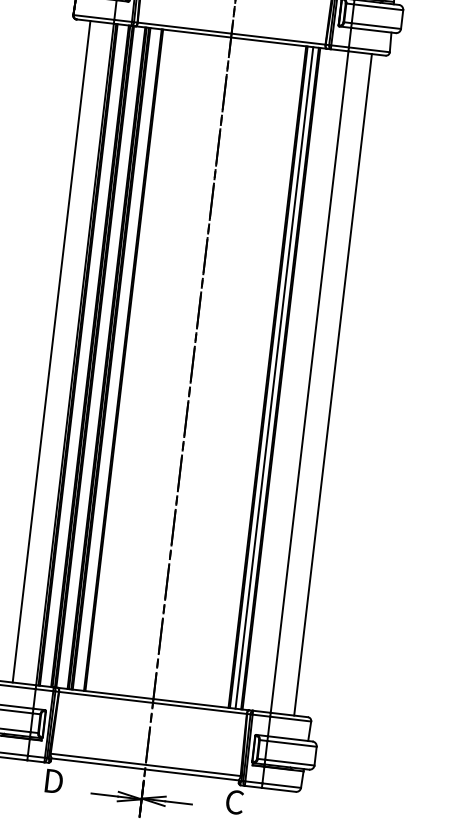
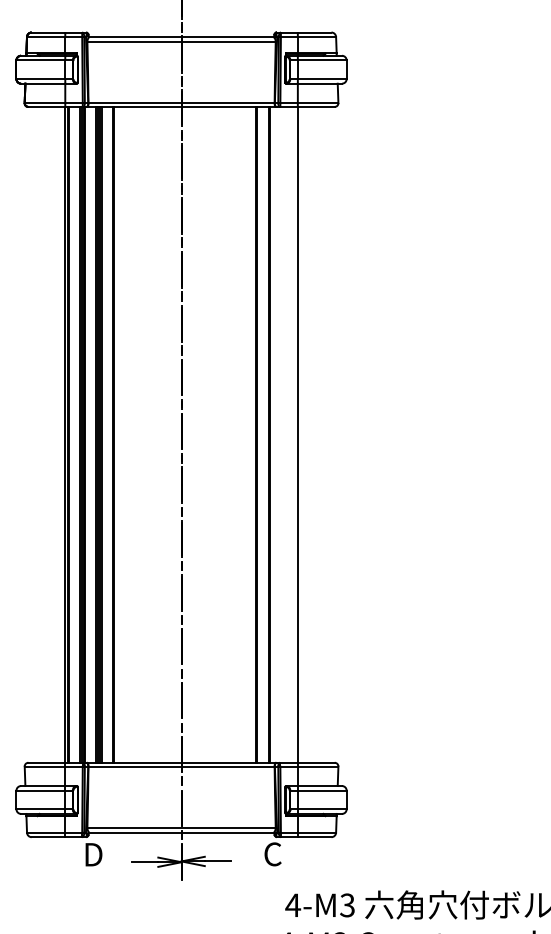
line: (52, 351) -> (42, 434), removed
line: (273, 377) -> (262, 434), removed
line: (333, 384) -> (321, 434), removed

